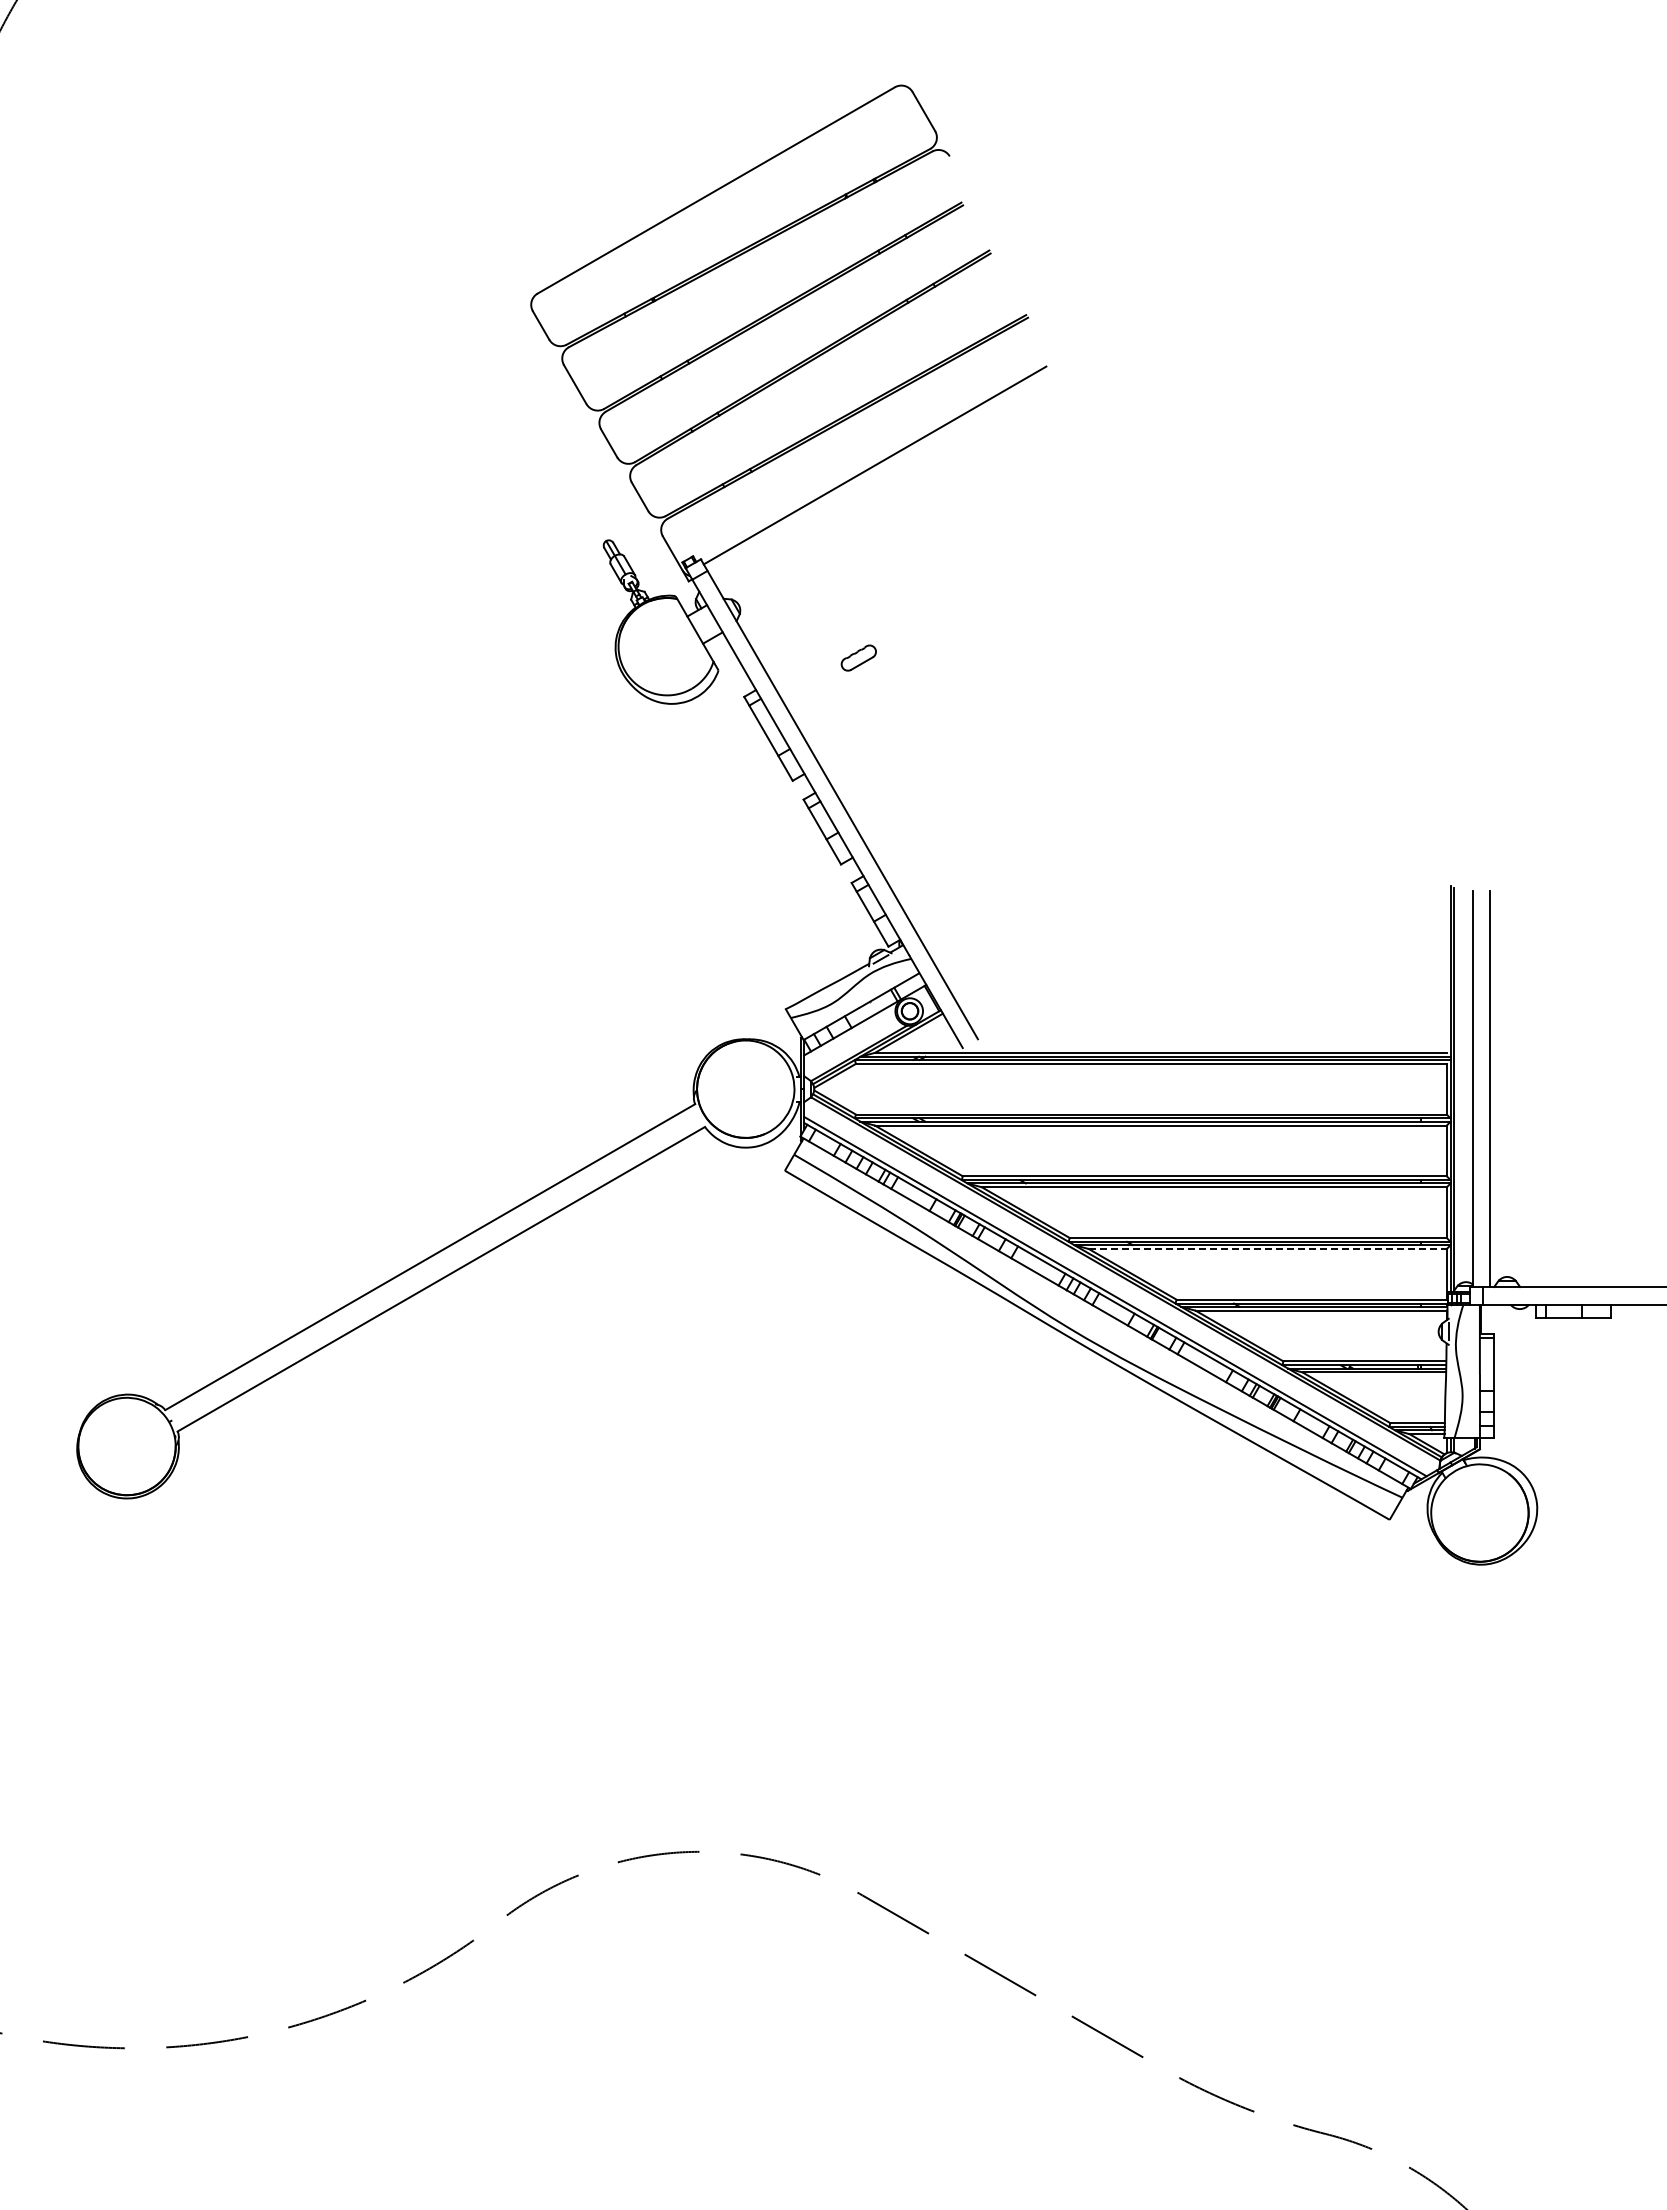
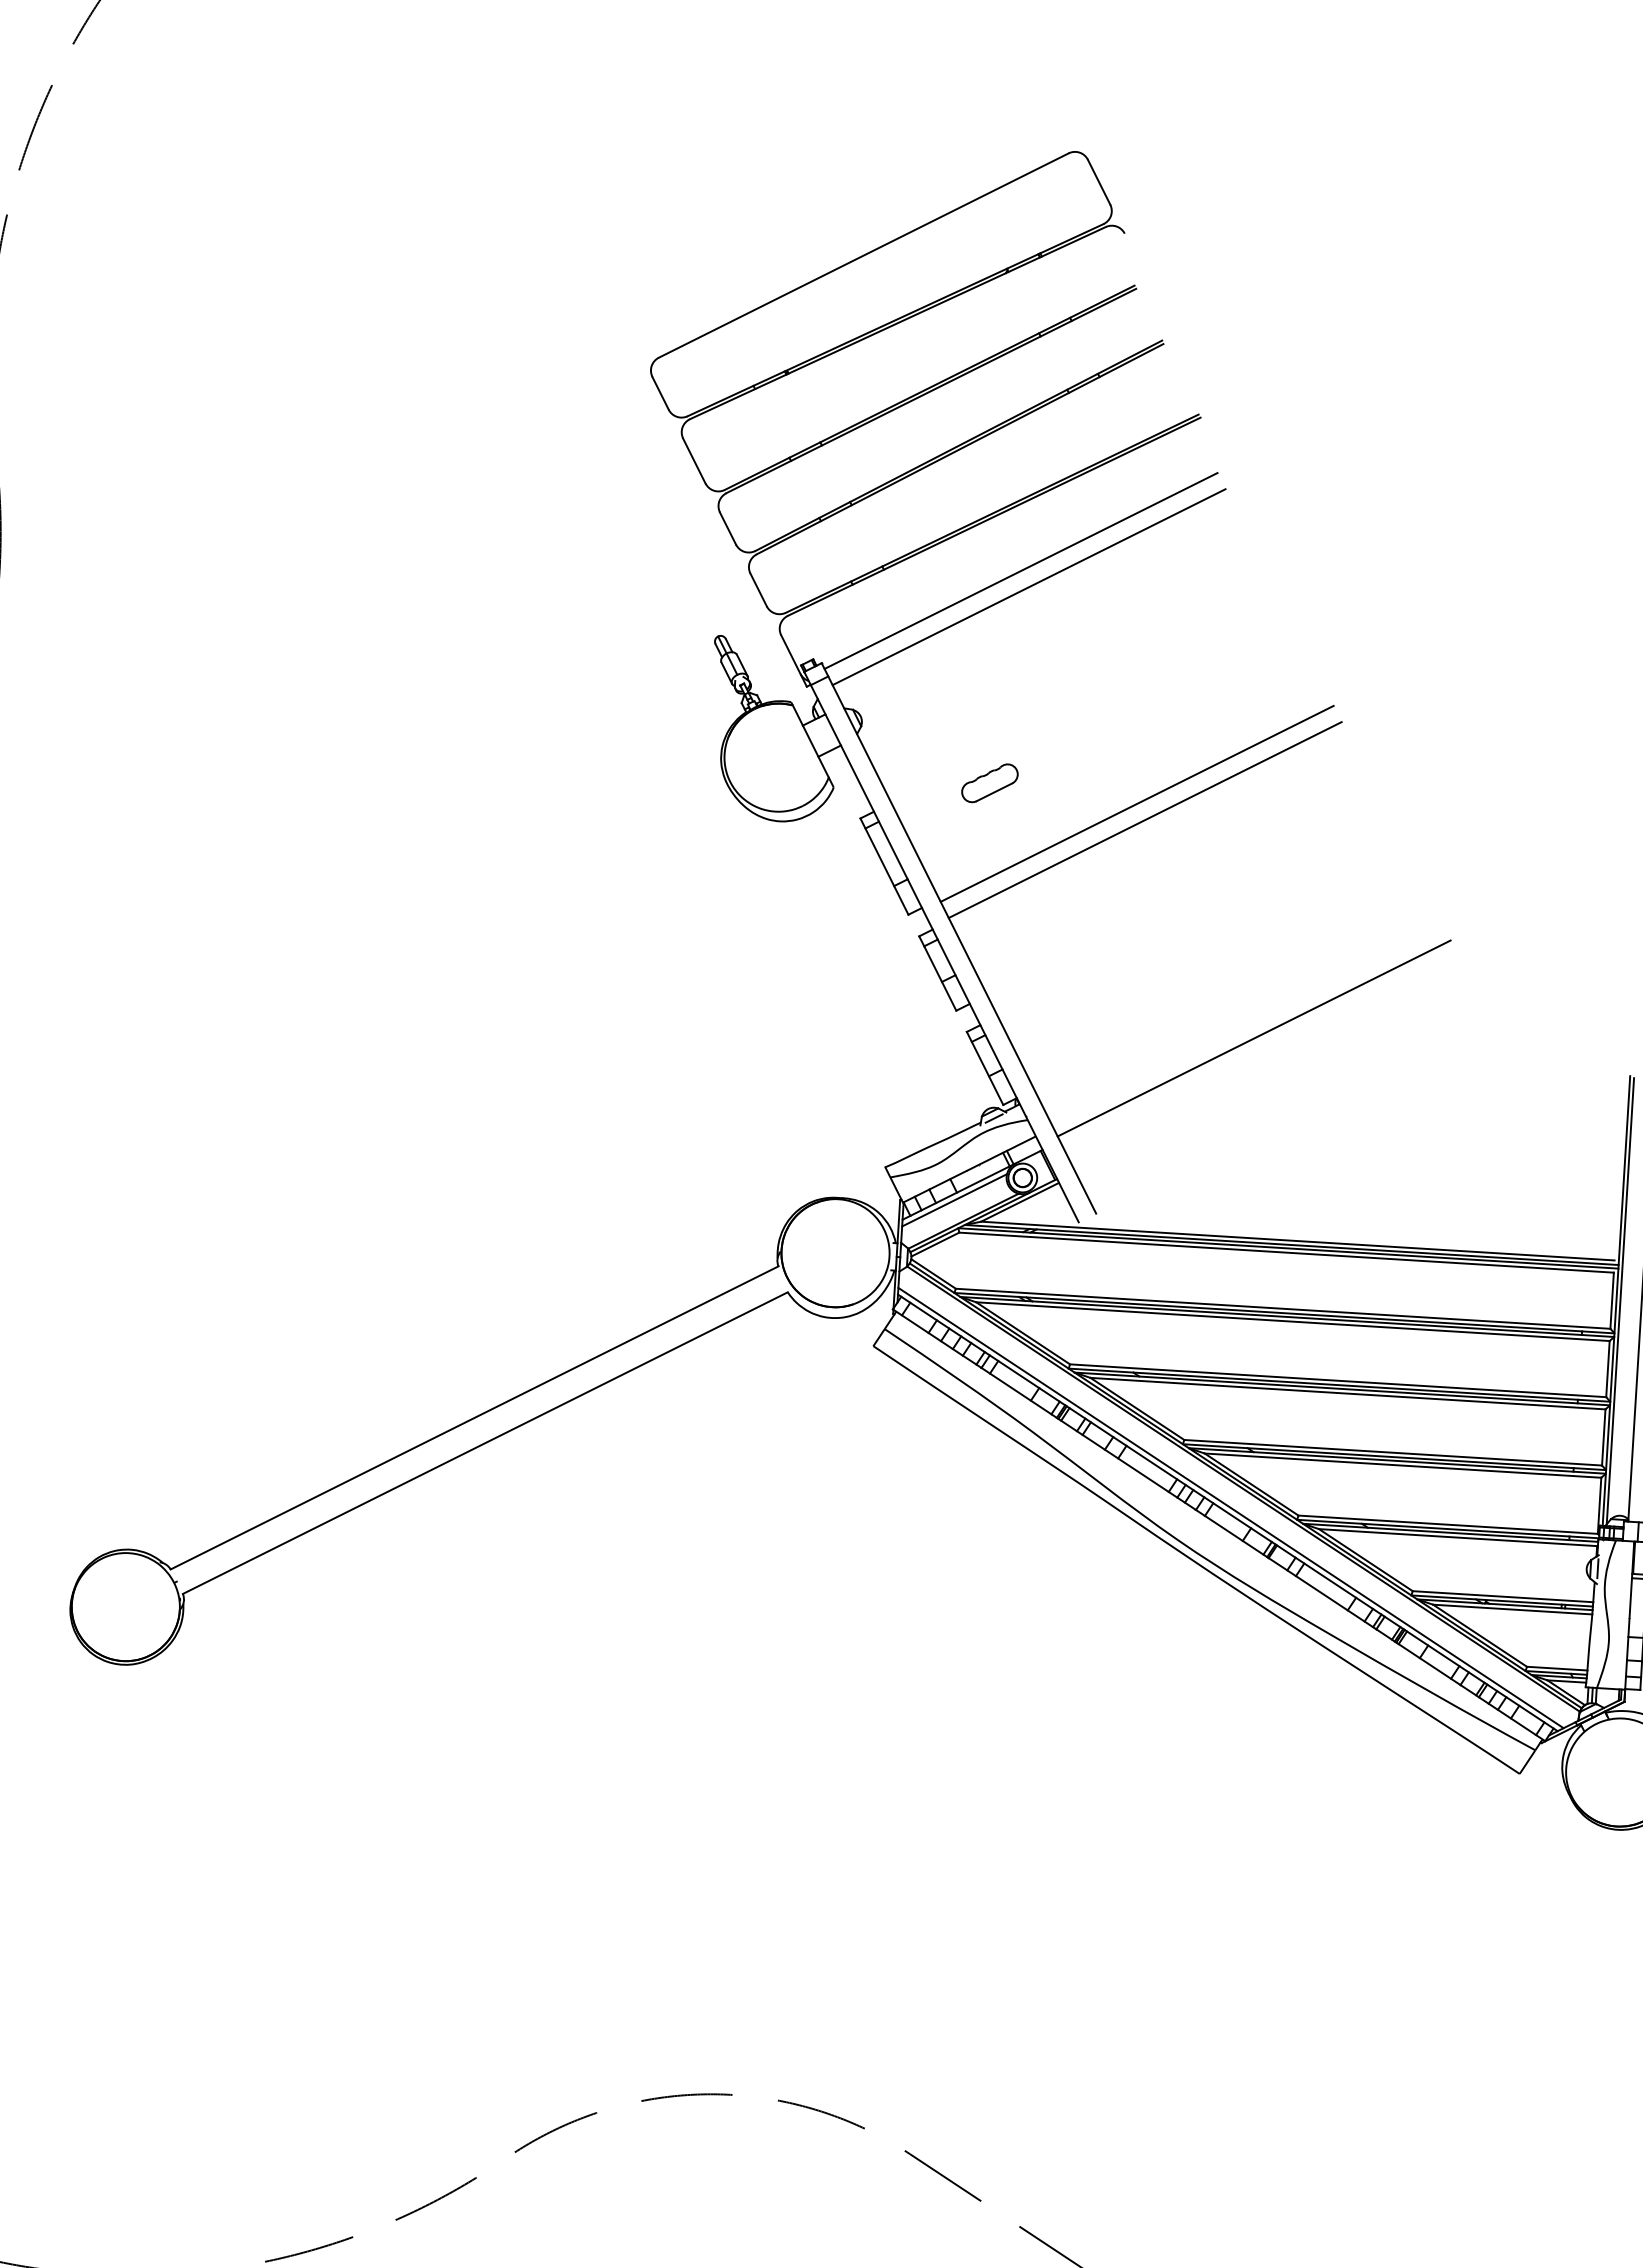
line: (882, 479) -> (1028, 587), added
part: (858, 657) -> (989, 782), size x1.43
line: (992, 668) -> (1137, 803), added
line: (1000, 682) -> (1145, 819), added
line: (1110, 872) -> (1254, 1037), added
line: (849, 1034) -> (954, 1199), added
line: (1267, 1249) -> (1402, 1466), dashed -> solid

